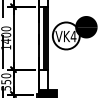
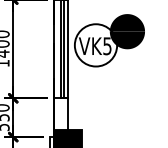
text: (73, 36) -> (107, 46), VK4 -> VK5

